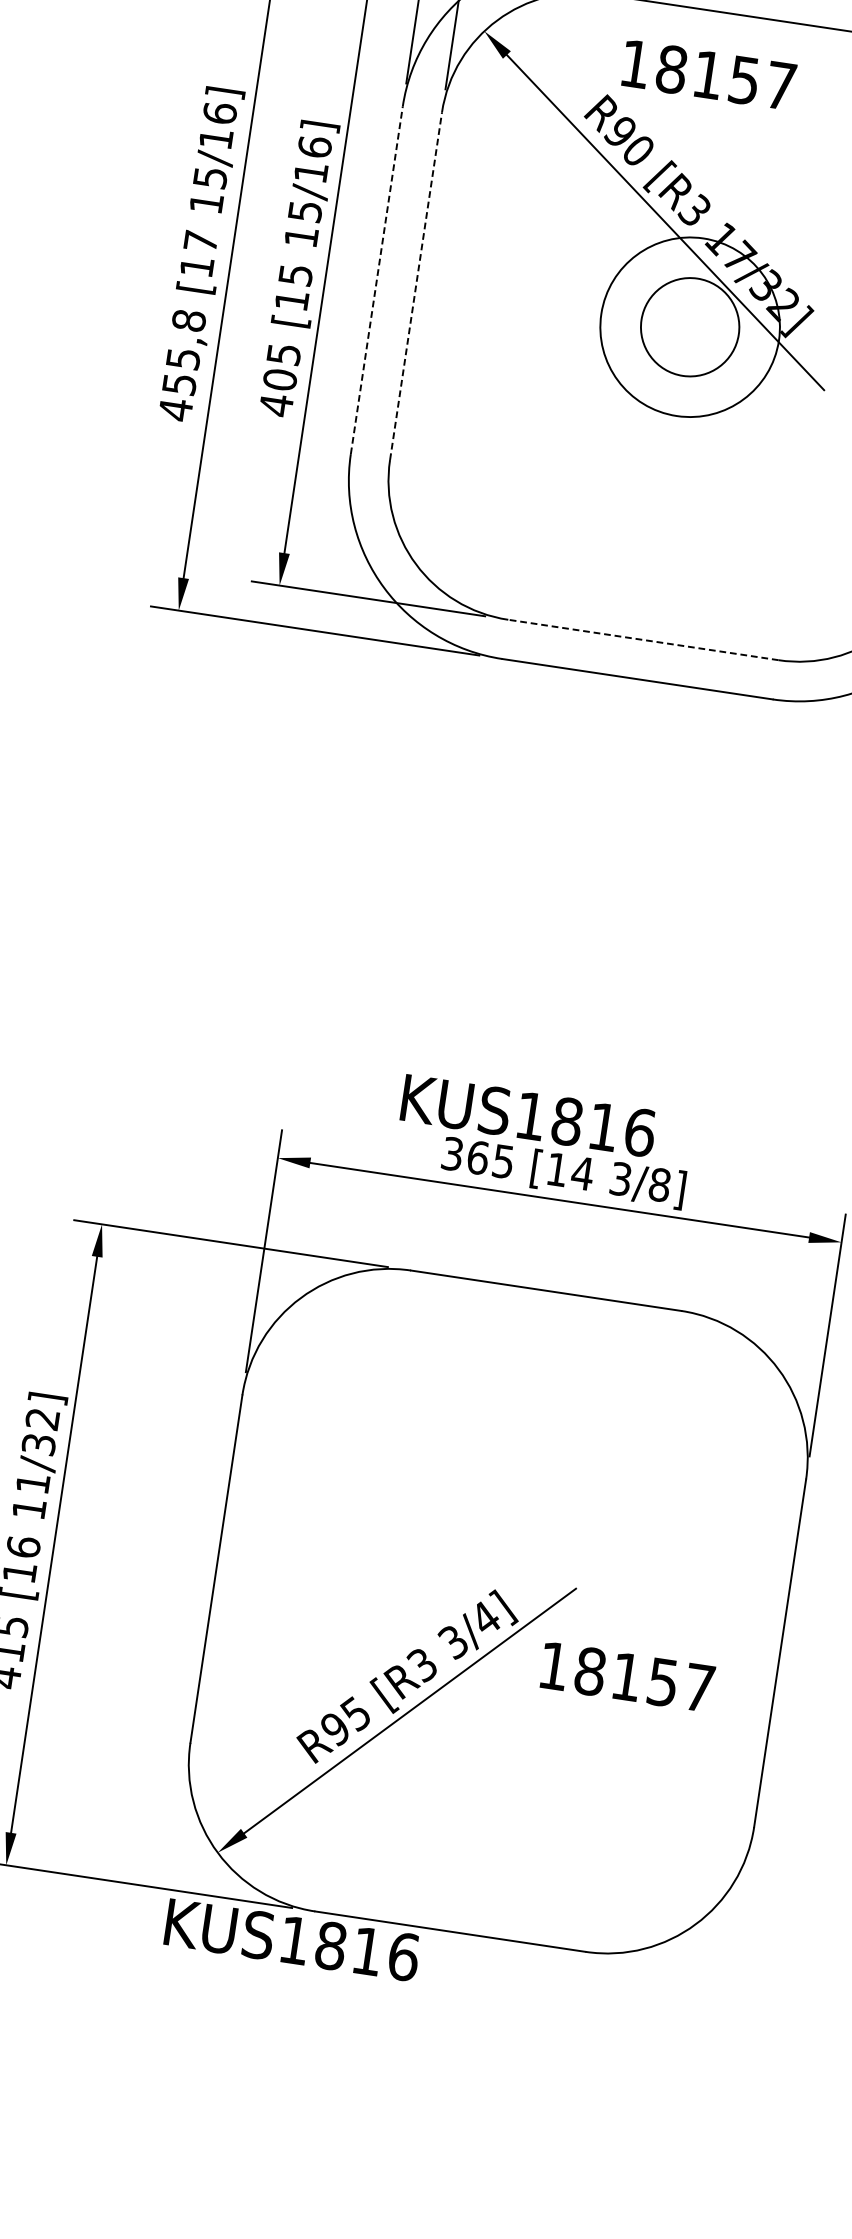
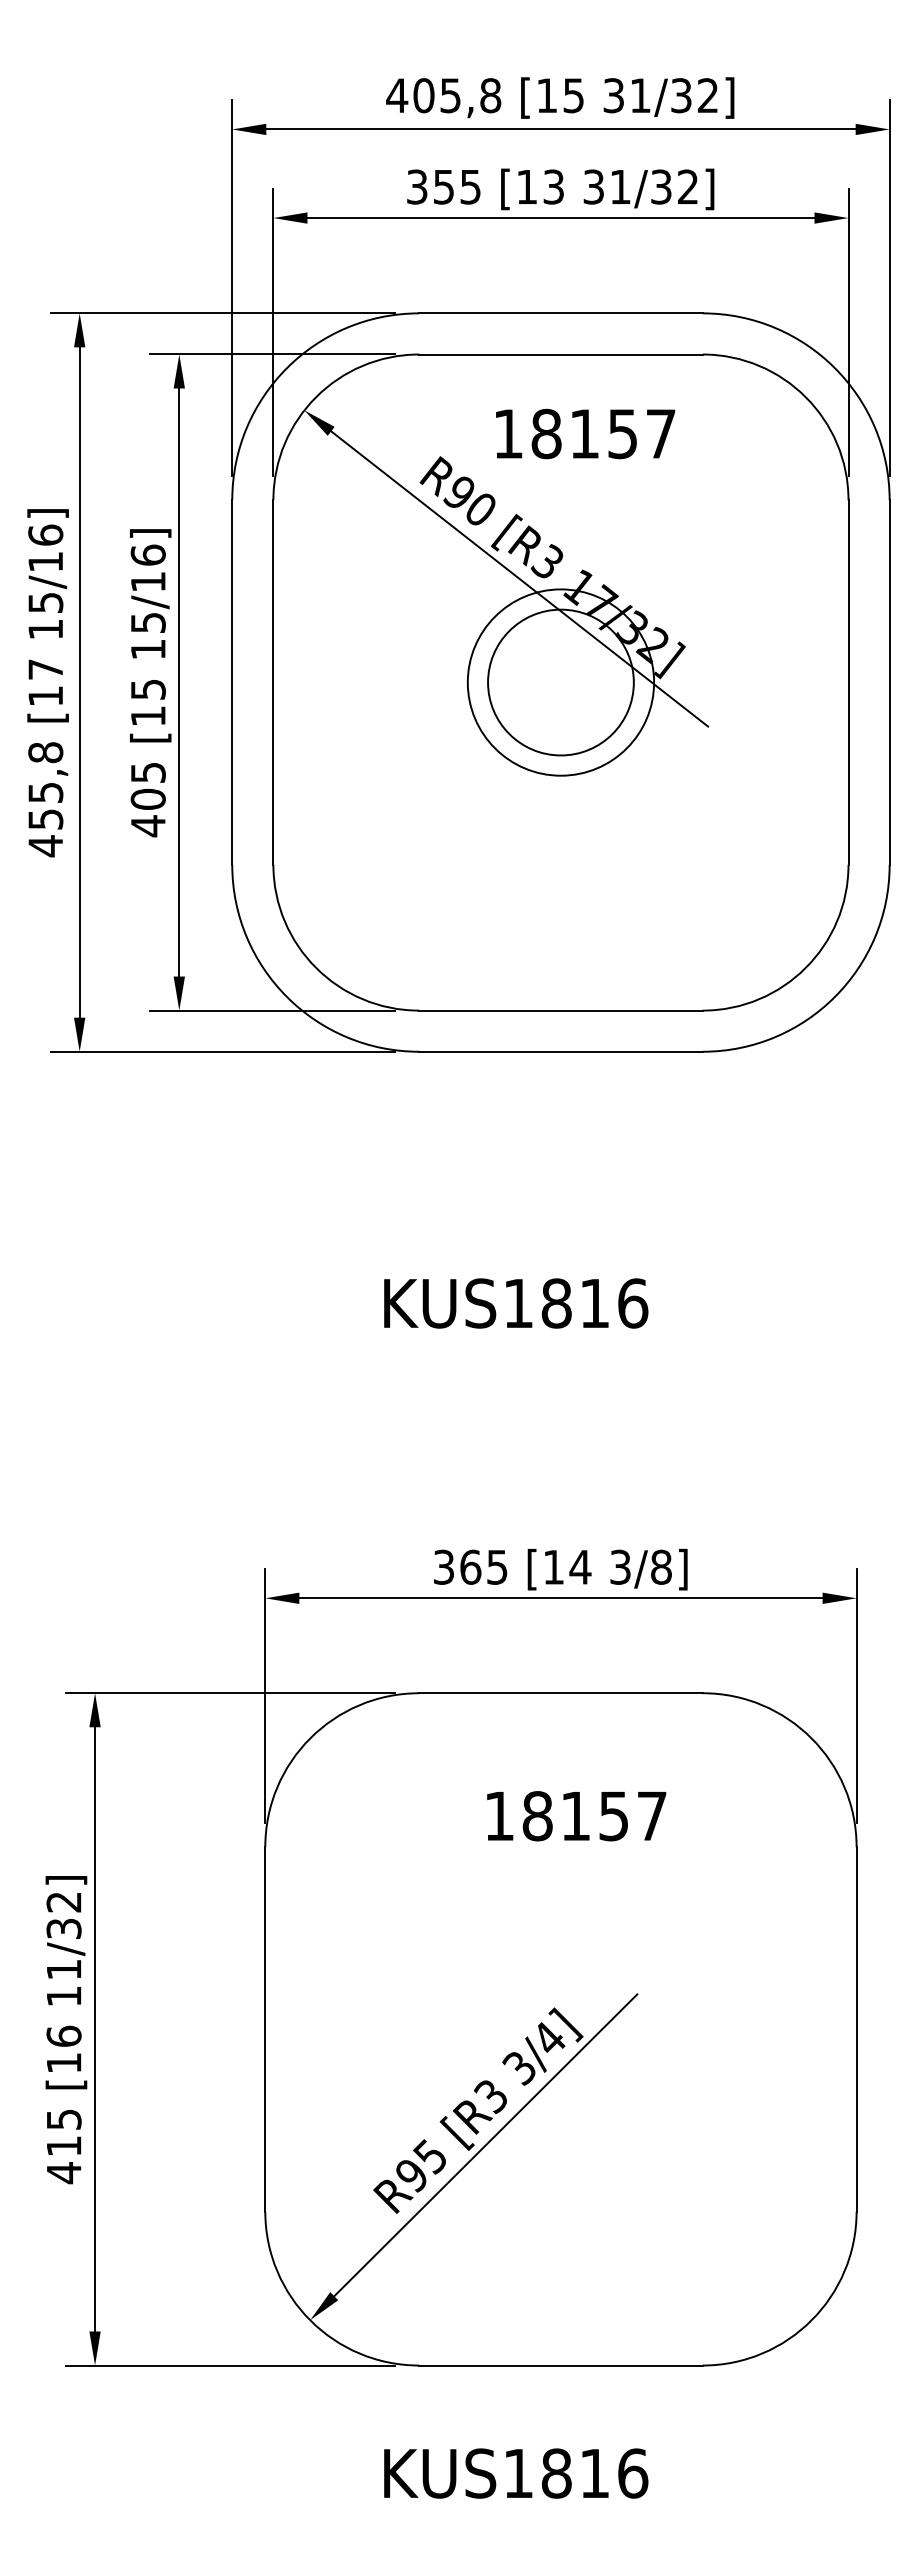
text: (708, 74) -> (585, 433), moved
line: (377, 280) -> (232, 682), dashed -> solid
line: (416, 286) -> (273, 682), dashed -> solid
circle: (689, 327) -> (560, 682), size x1.43
line: (643, 639) -> (560, 1010), dashed -> solid
text: (528, 1115) -> (516, 1303), moved
text: (627, 1677) -> (576, 1816), moved
text: (292, 1940) -> (516, 2473), moved

